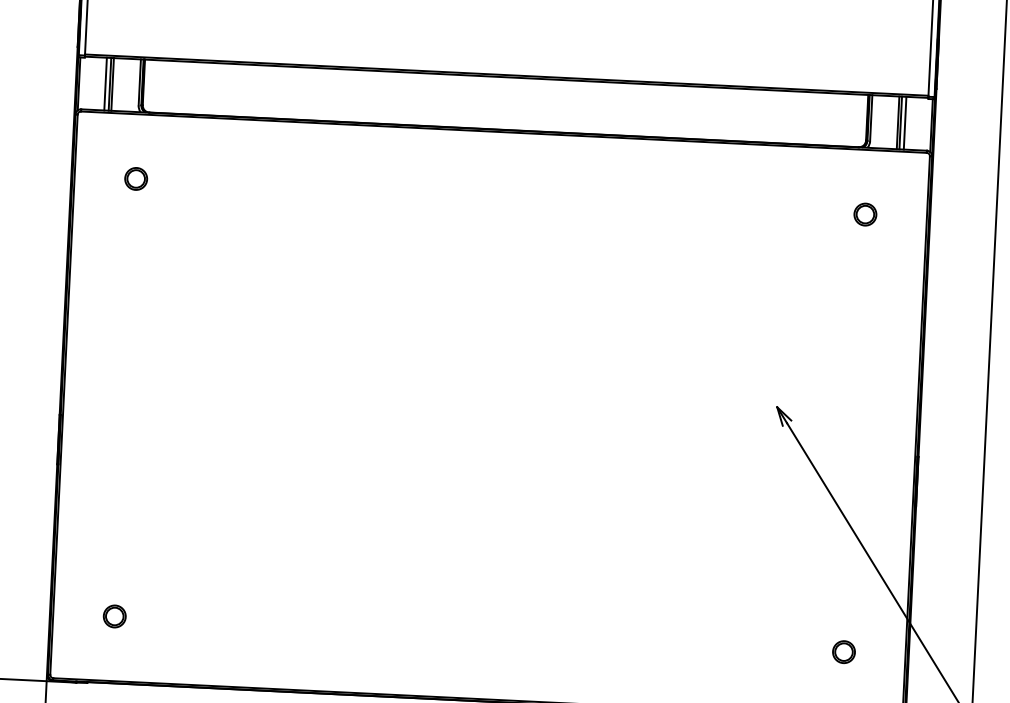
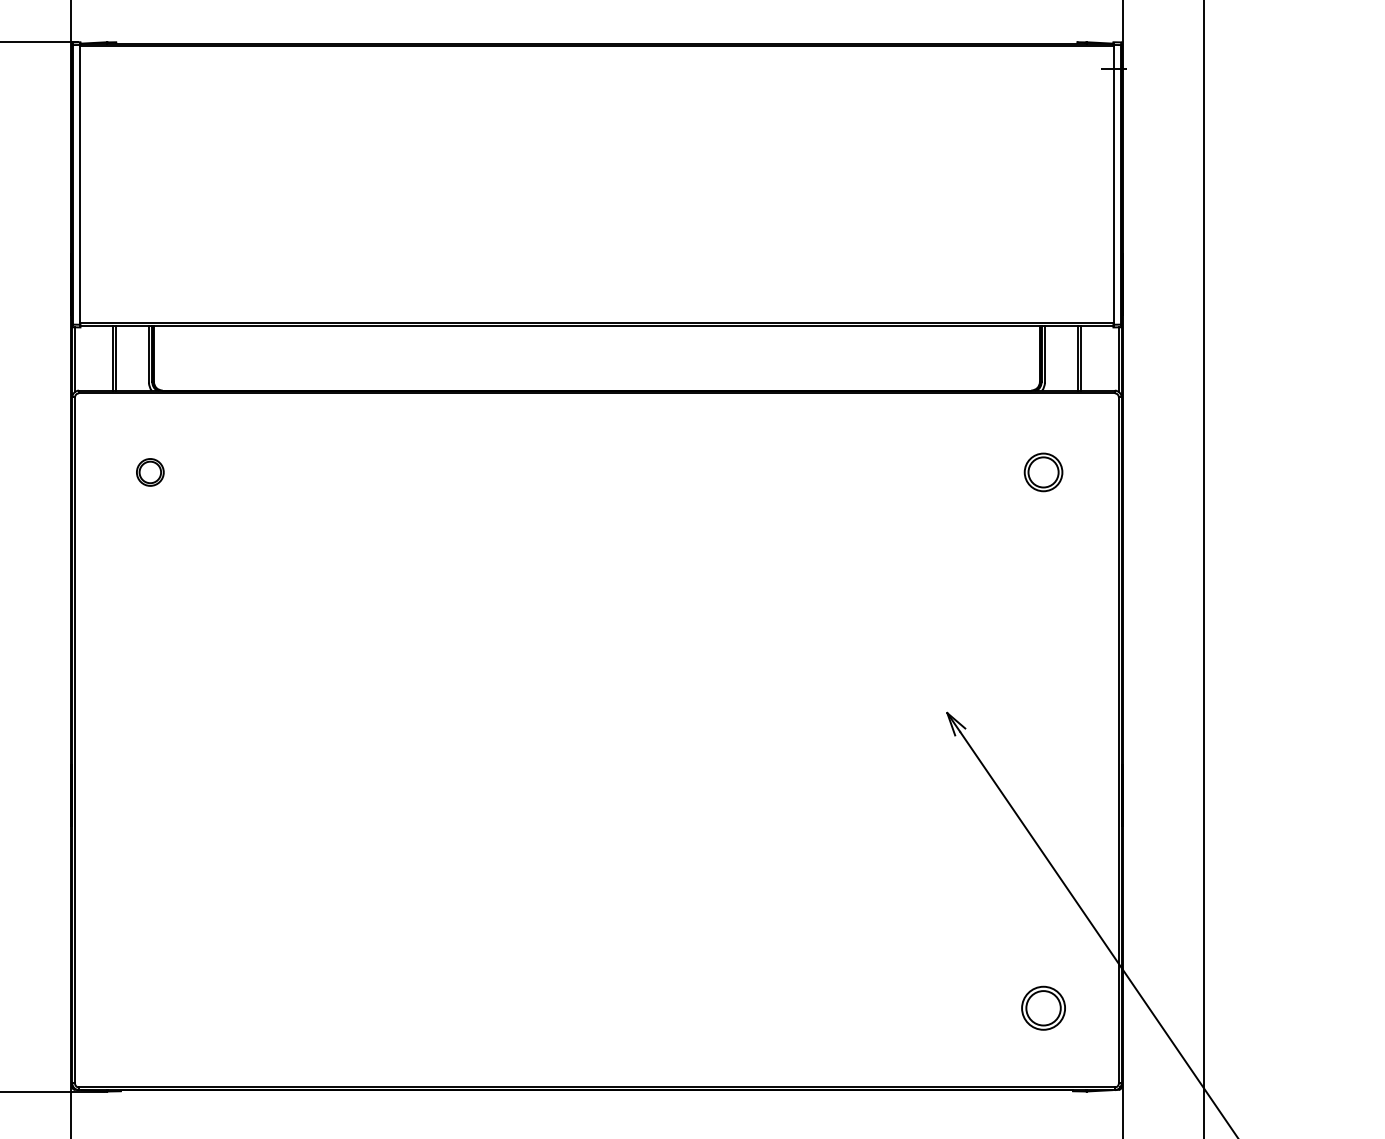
line: (105, 84) -> (107, 358), removed
line: (905, 123) -> (1086, 358), removed
part: (865, 214) -> (1043, 472), size x1.4
part: (114, 616) -> (150, 1008), removed
part: (843, 652) -> (1043, 1008), size x1.6

